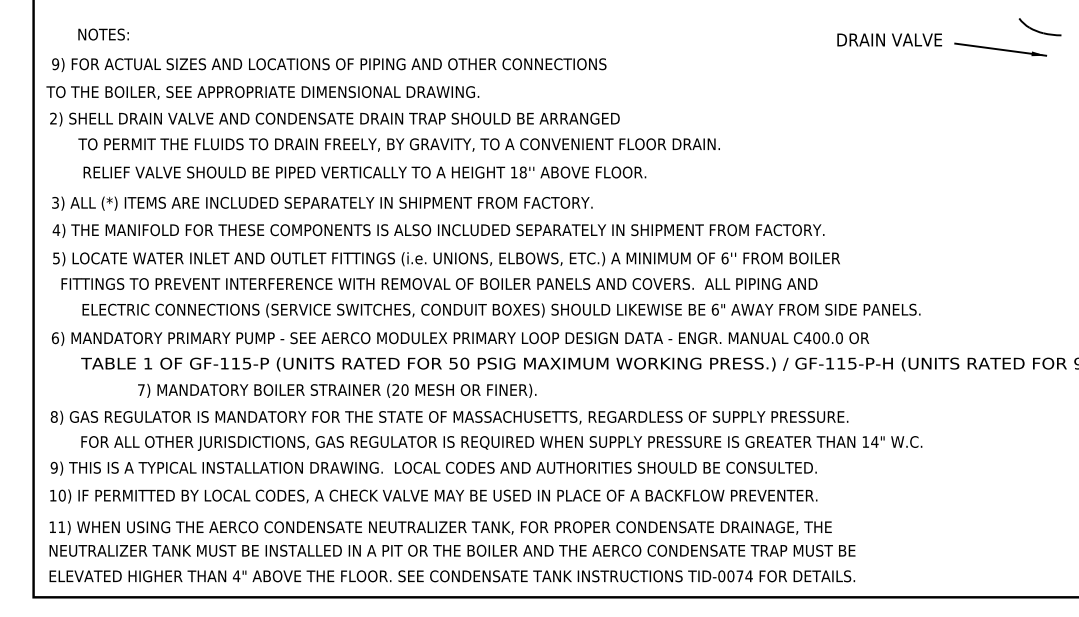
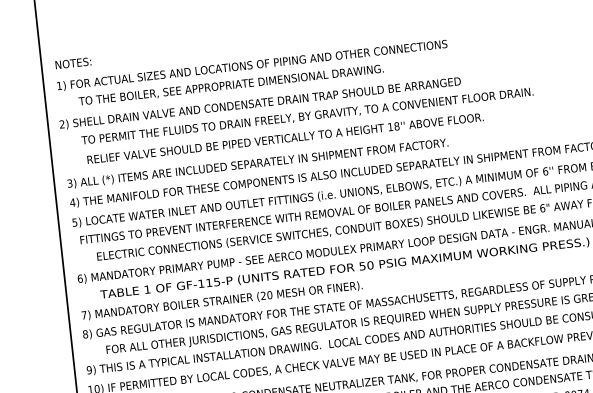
text: (103, 34) -> (73, 63), moved
text: (55, 64) -> (59, 86), 9) -> 1)
text: (262, 92) -> (230, 85), moved
text: (337, 390) -> (222, 300), moved

